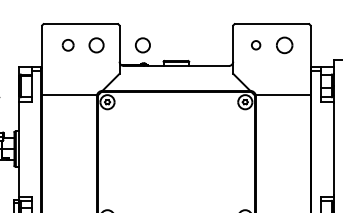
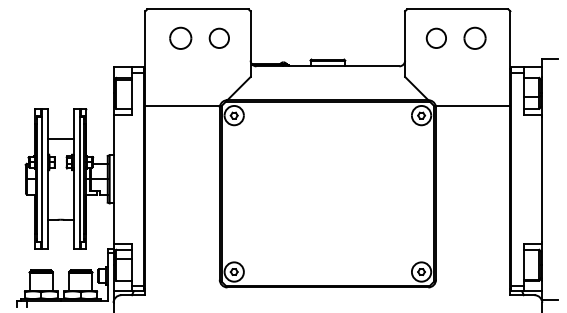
part: (67, 44) -> (180, 37), size x1.43
circle: (142, 44) -> (281, 37), removed
circle: (255, 44) -> (435, 37), size x1.67

